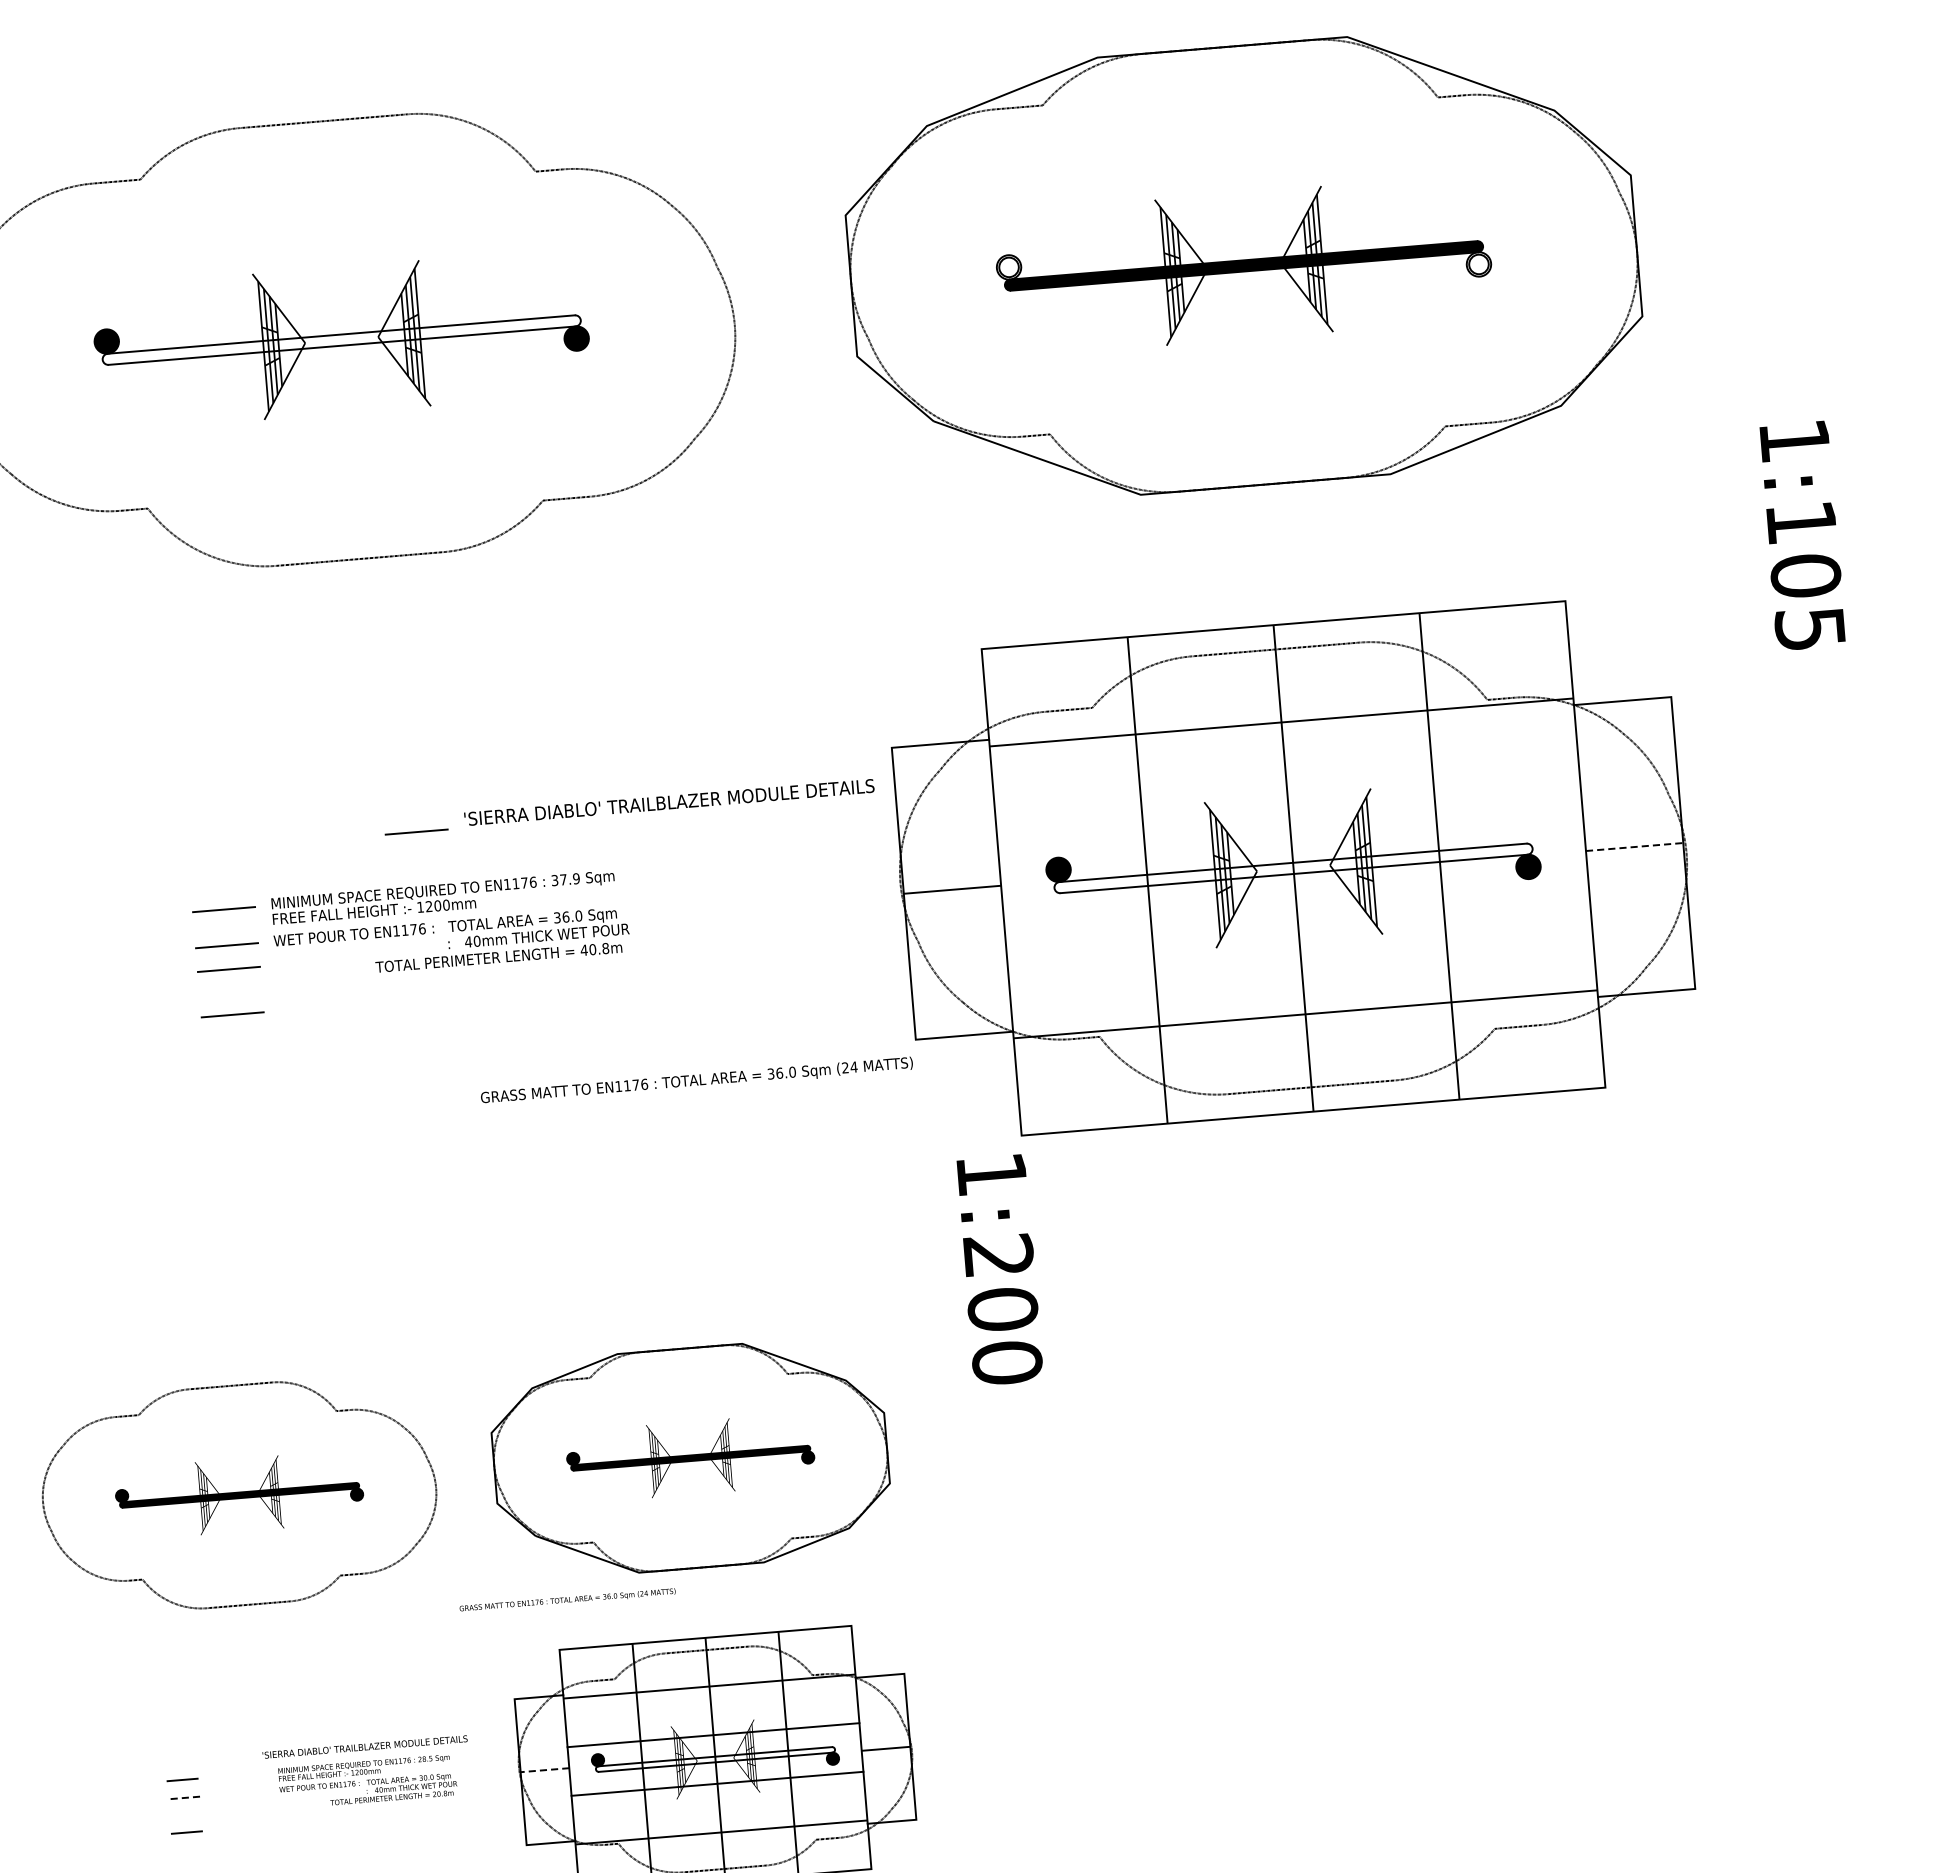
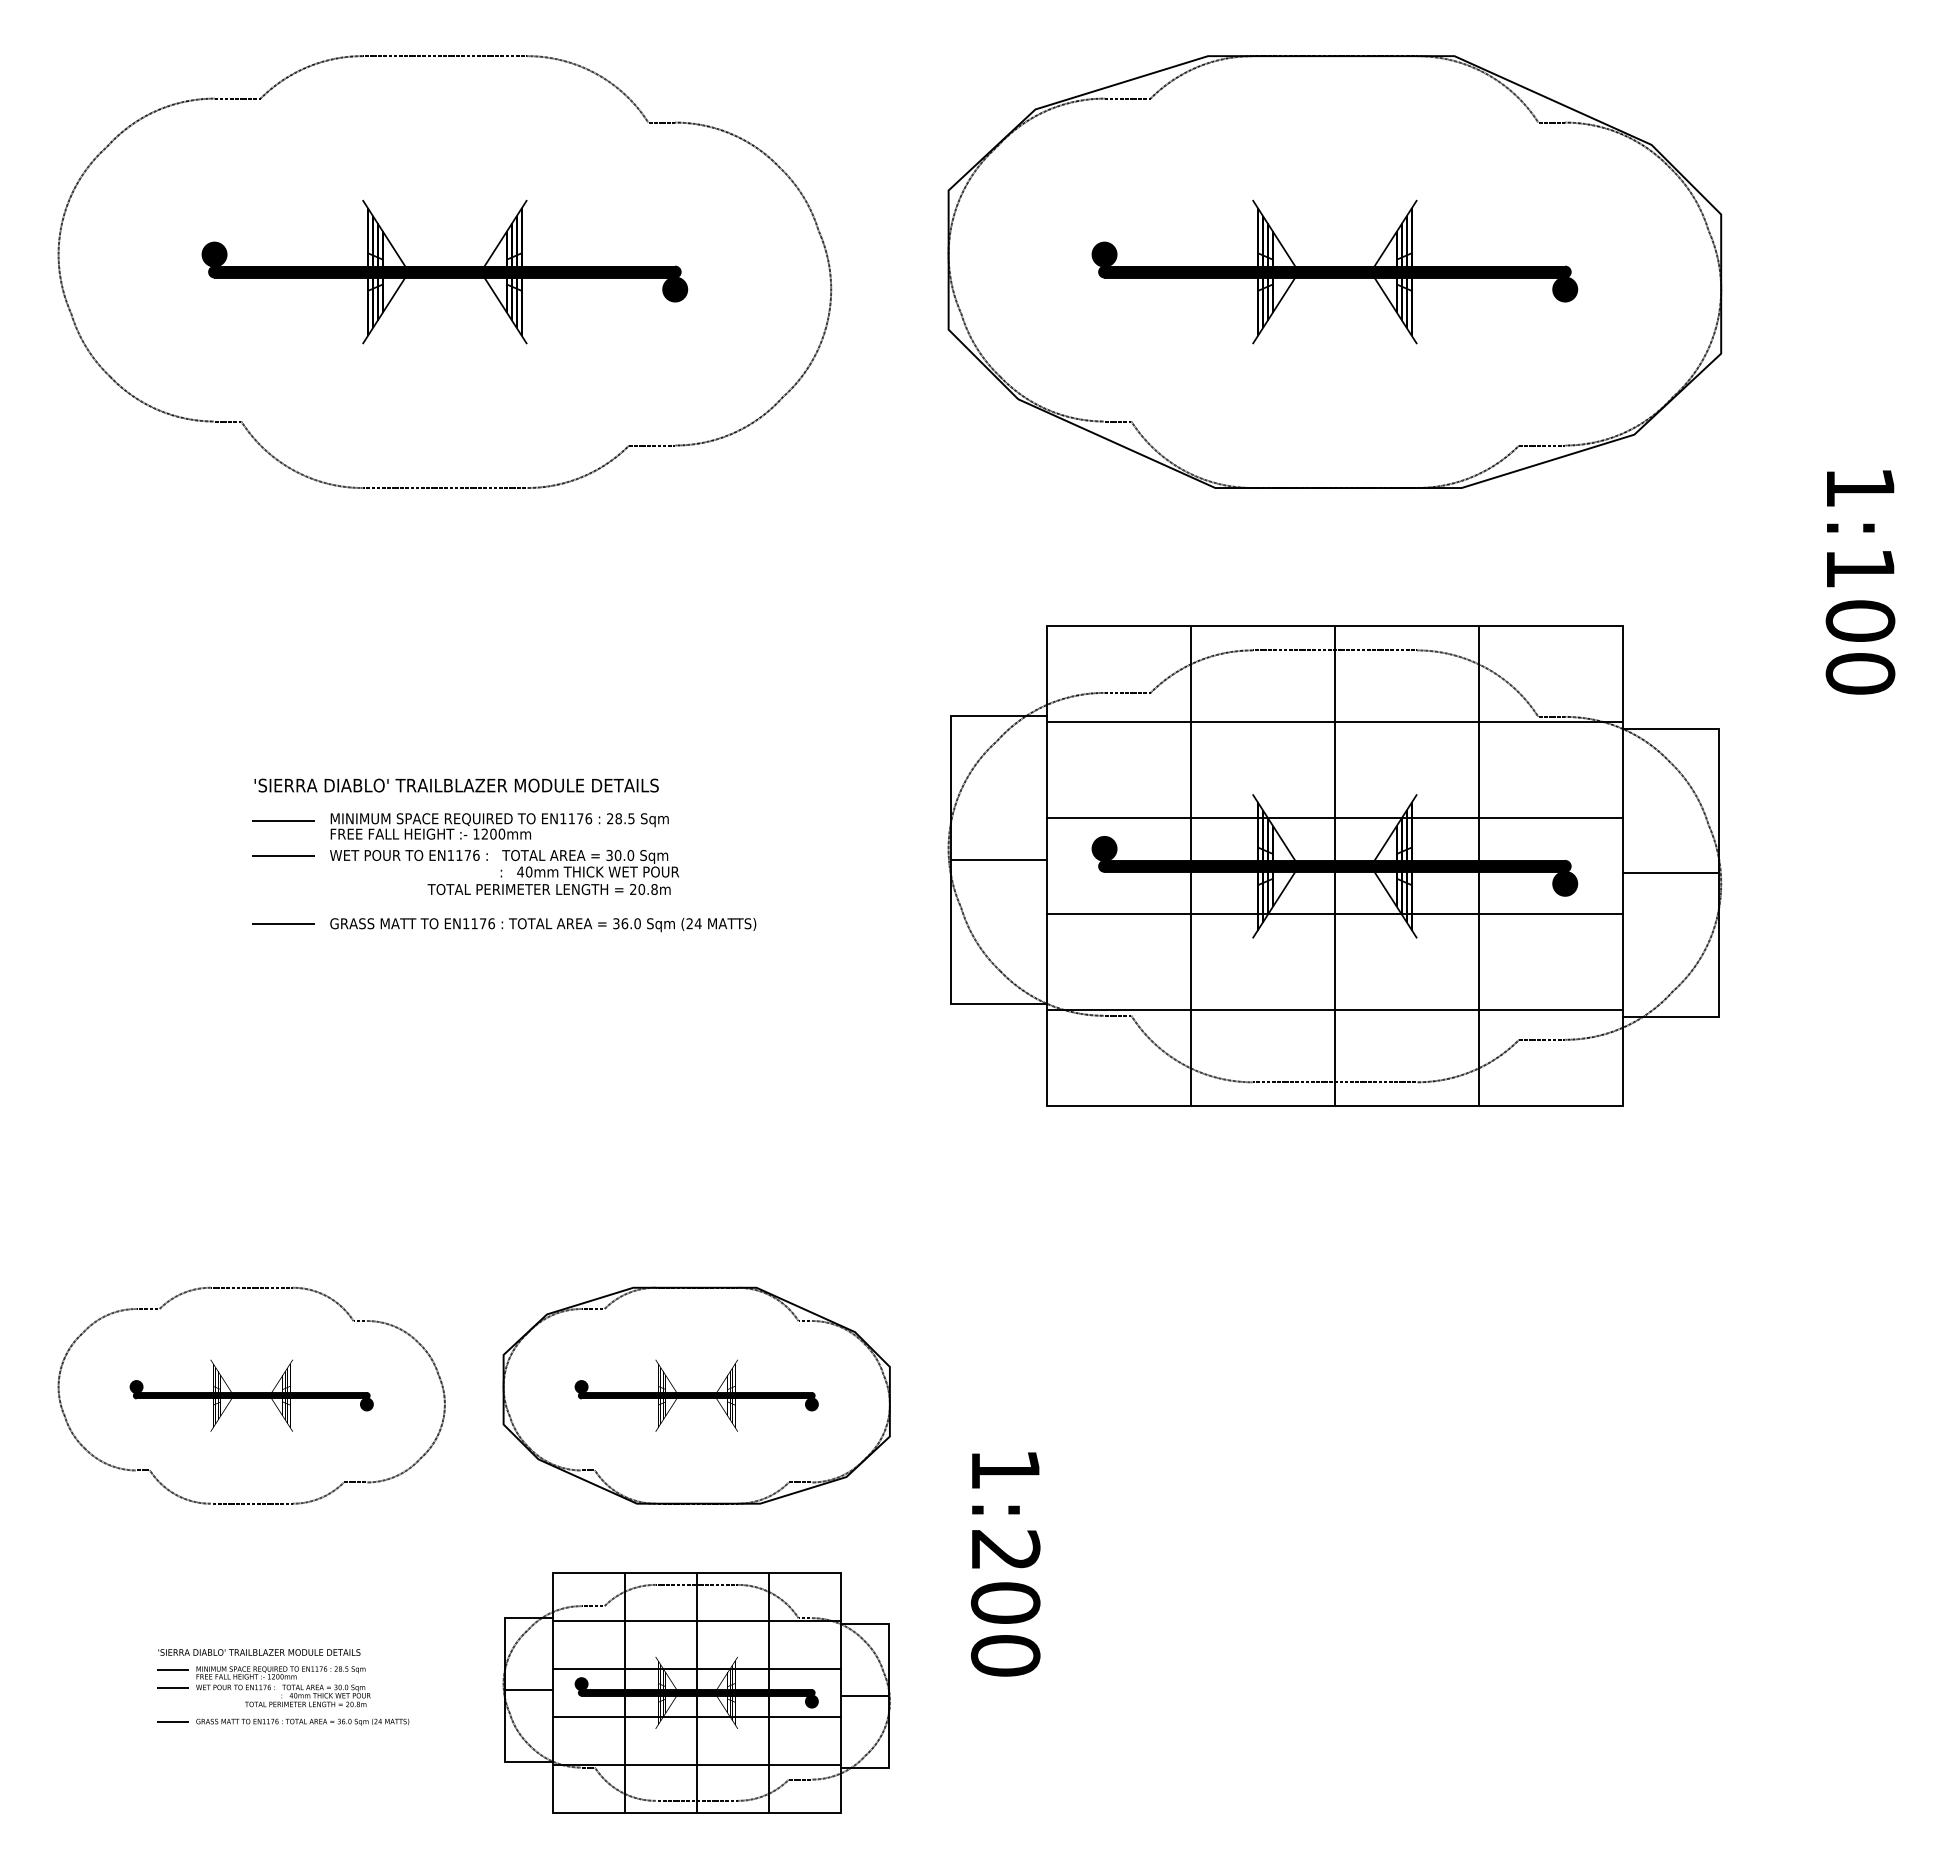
fill: (1479, 264) -> (1565, 289), added
fill: (1008, 267) -> (1104, 254), added
fill: (341, 339) -> (444, 271), added
text: (1810, 629) -> (1860, 673), 1:105 -> 1:100
text: (669, 802) -> (456, 785), moved
line: (1289, 819) -> (1334, 818), added
line: (416, 831) -> (478, 759), removed
line: (1634, 846) -> (1670, 872), dashed -> solid
fill: (1293, 867) -> (1334, 865), added
text: (565, 879) -> (620, 818), 37.9 -> 28.5
text: (566, 917) -> (618, 855), 36.0 -> 30.0
line: (1297, 917) -> (1334, 914), added
text: (583, 950) -> (632, 889), 40.8m -> 20.8m
line: (228, 969) -> (283, 879), removed
text: (697, 1081) -> (543, 925), moved
text: (999, 1270) -> (1005, 1564), moved
text: (567, 1599) -> (302, 1721), moved
text: (365, 1747) -> (259, 1652), moved
fill: (715, 1759) -> (696, 1692), added
line: (544, 1770) -> (528, 1689), dashed -> solid
text: (368, 1781) -> (283, 1686), moved
line: (183, 1797) -> (172, 1687), dashed -> solid

